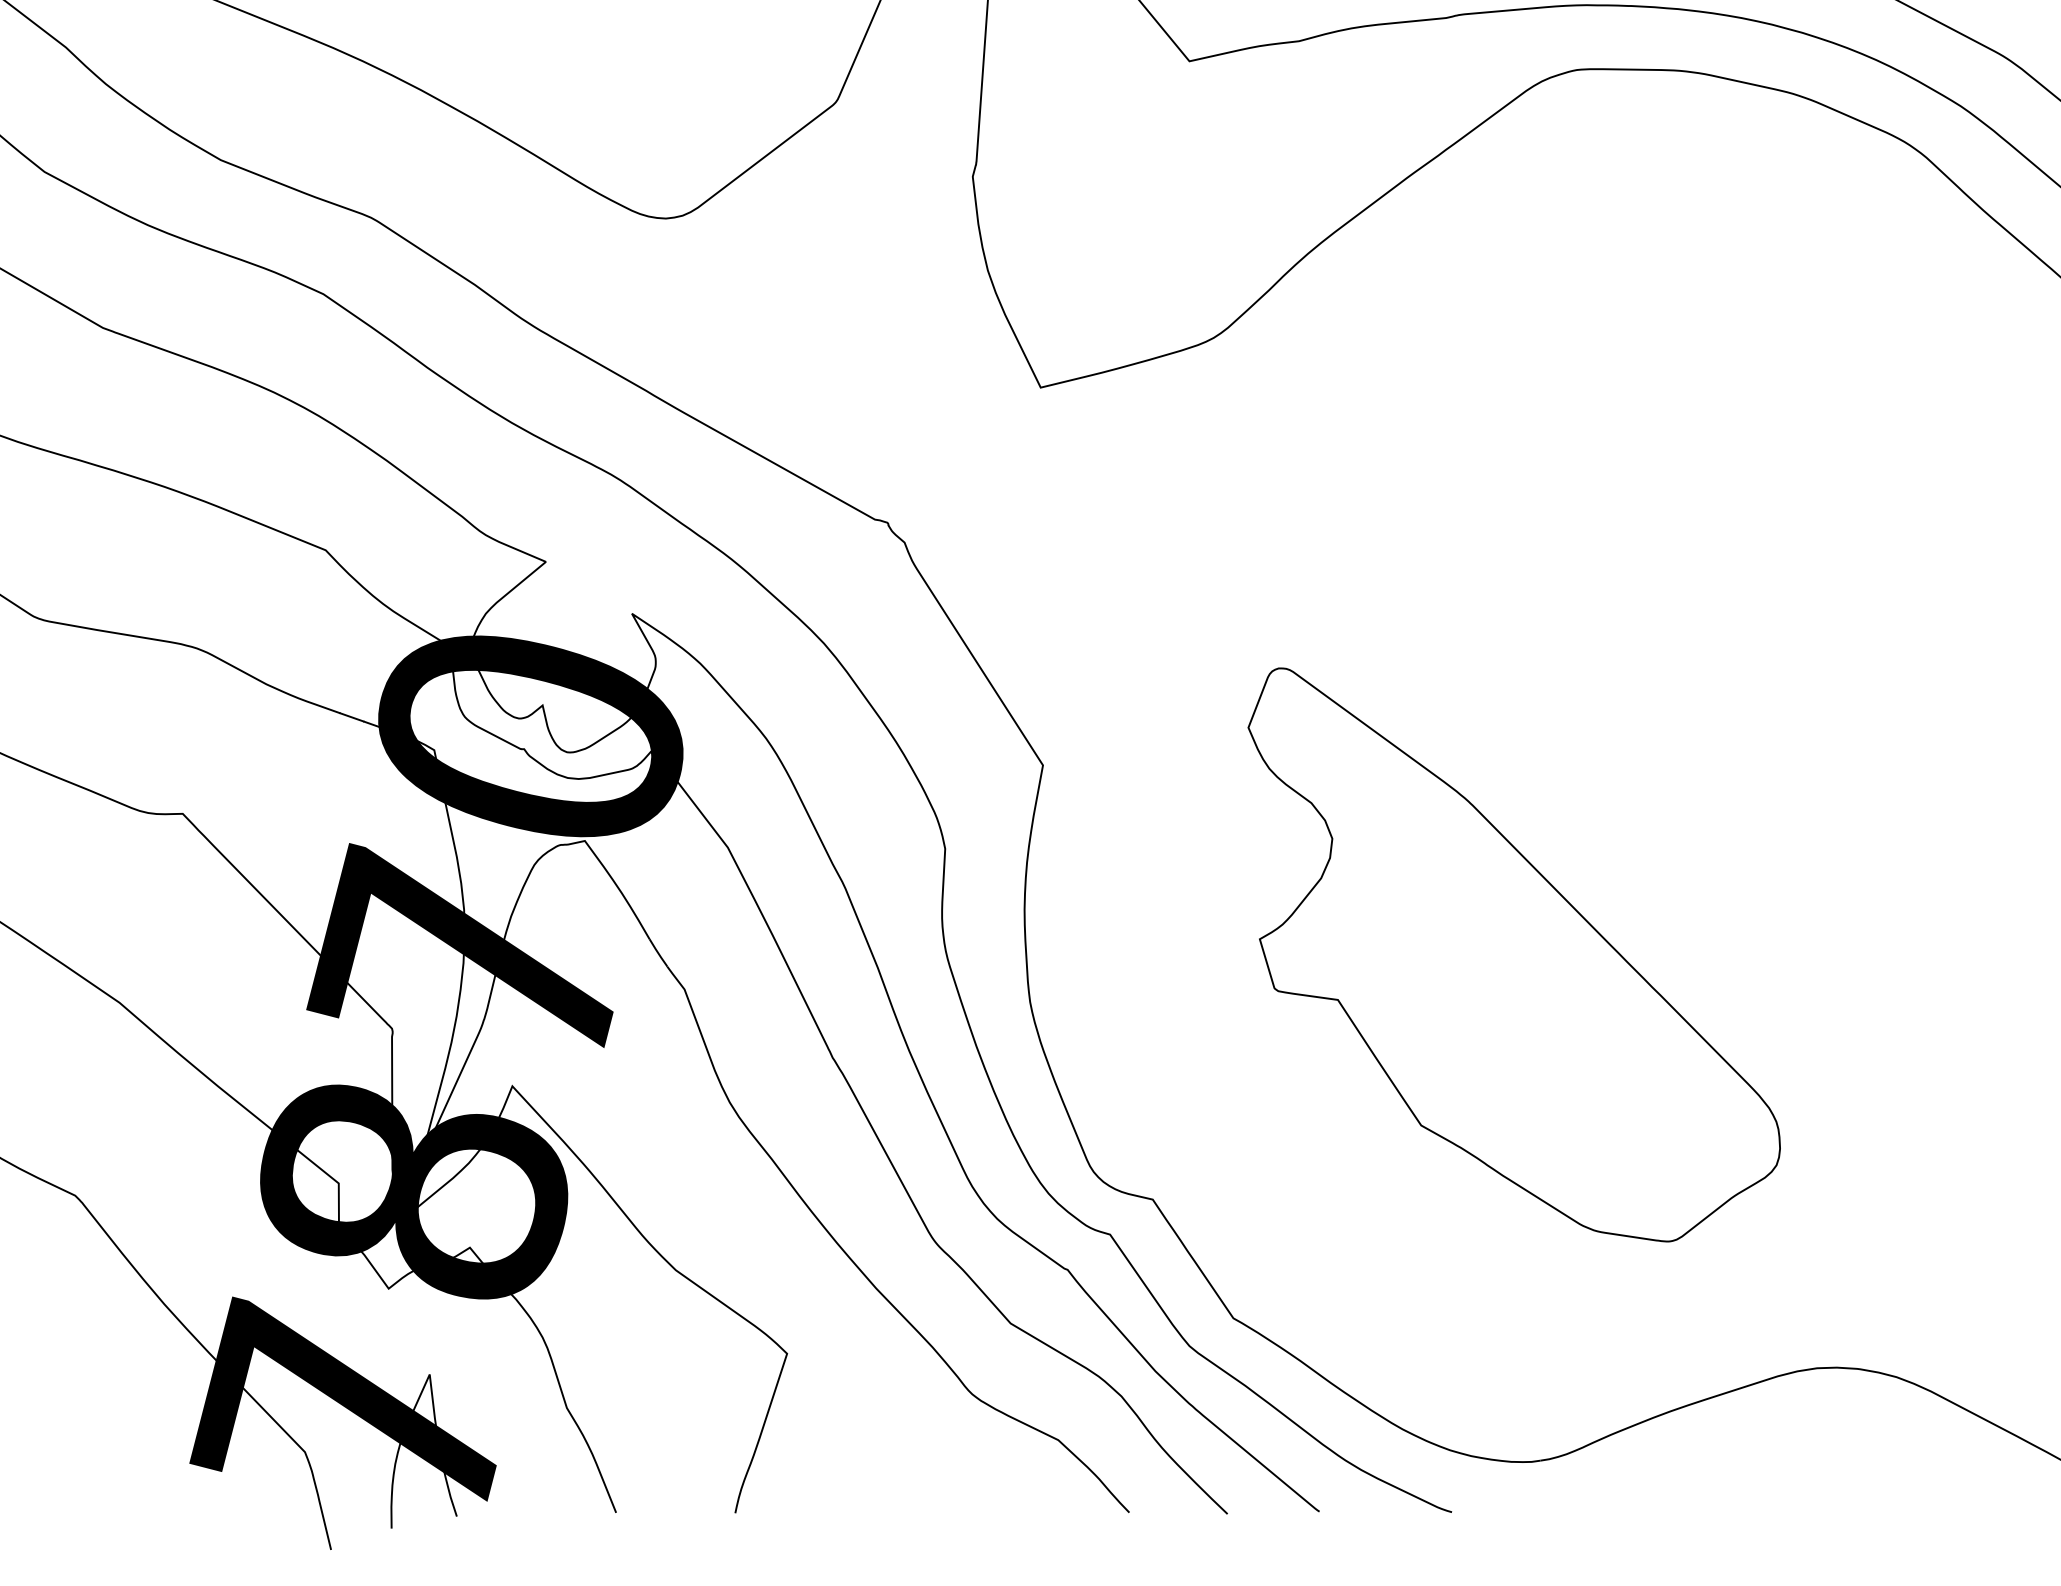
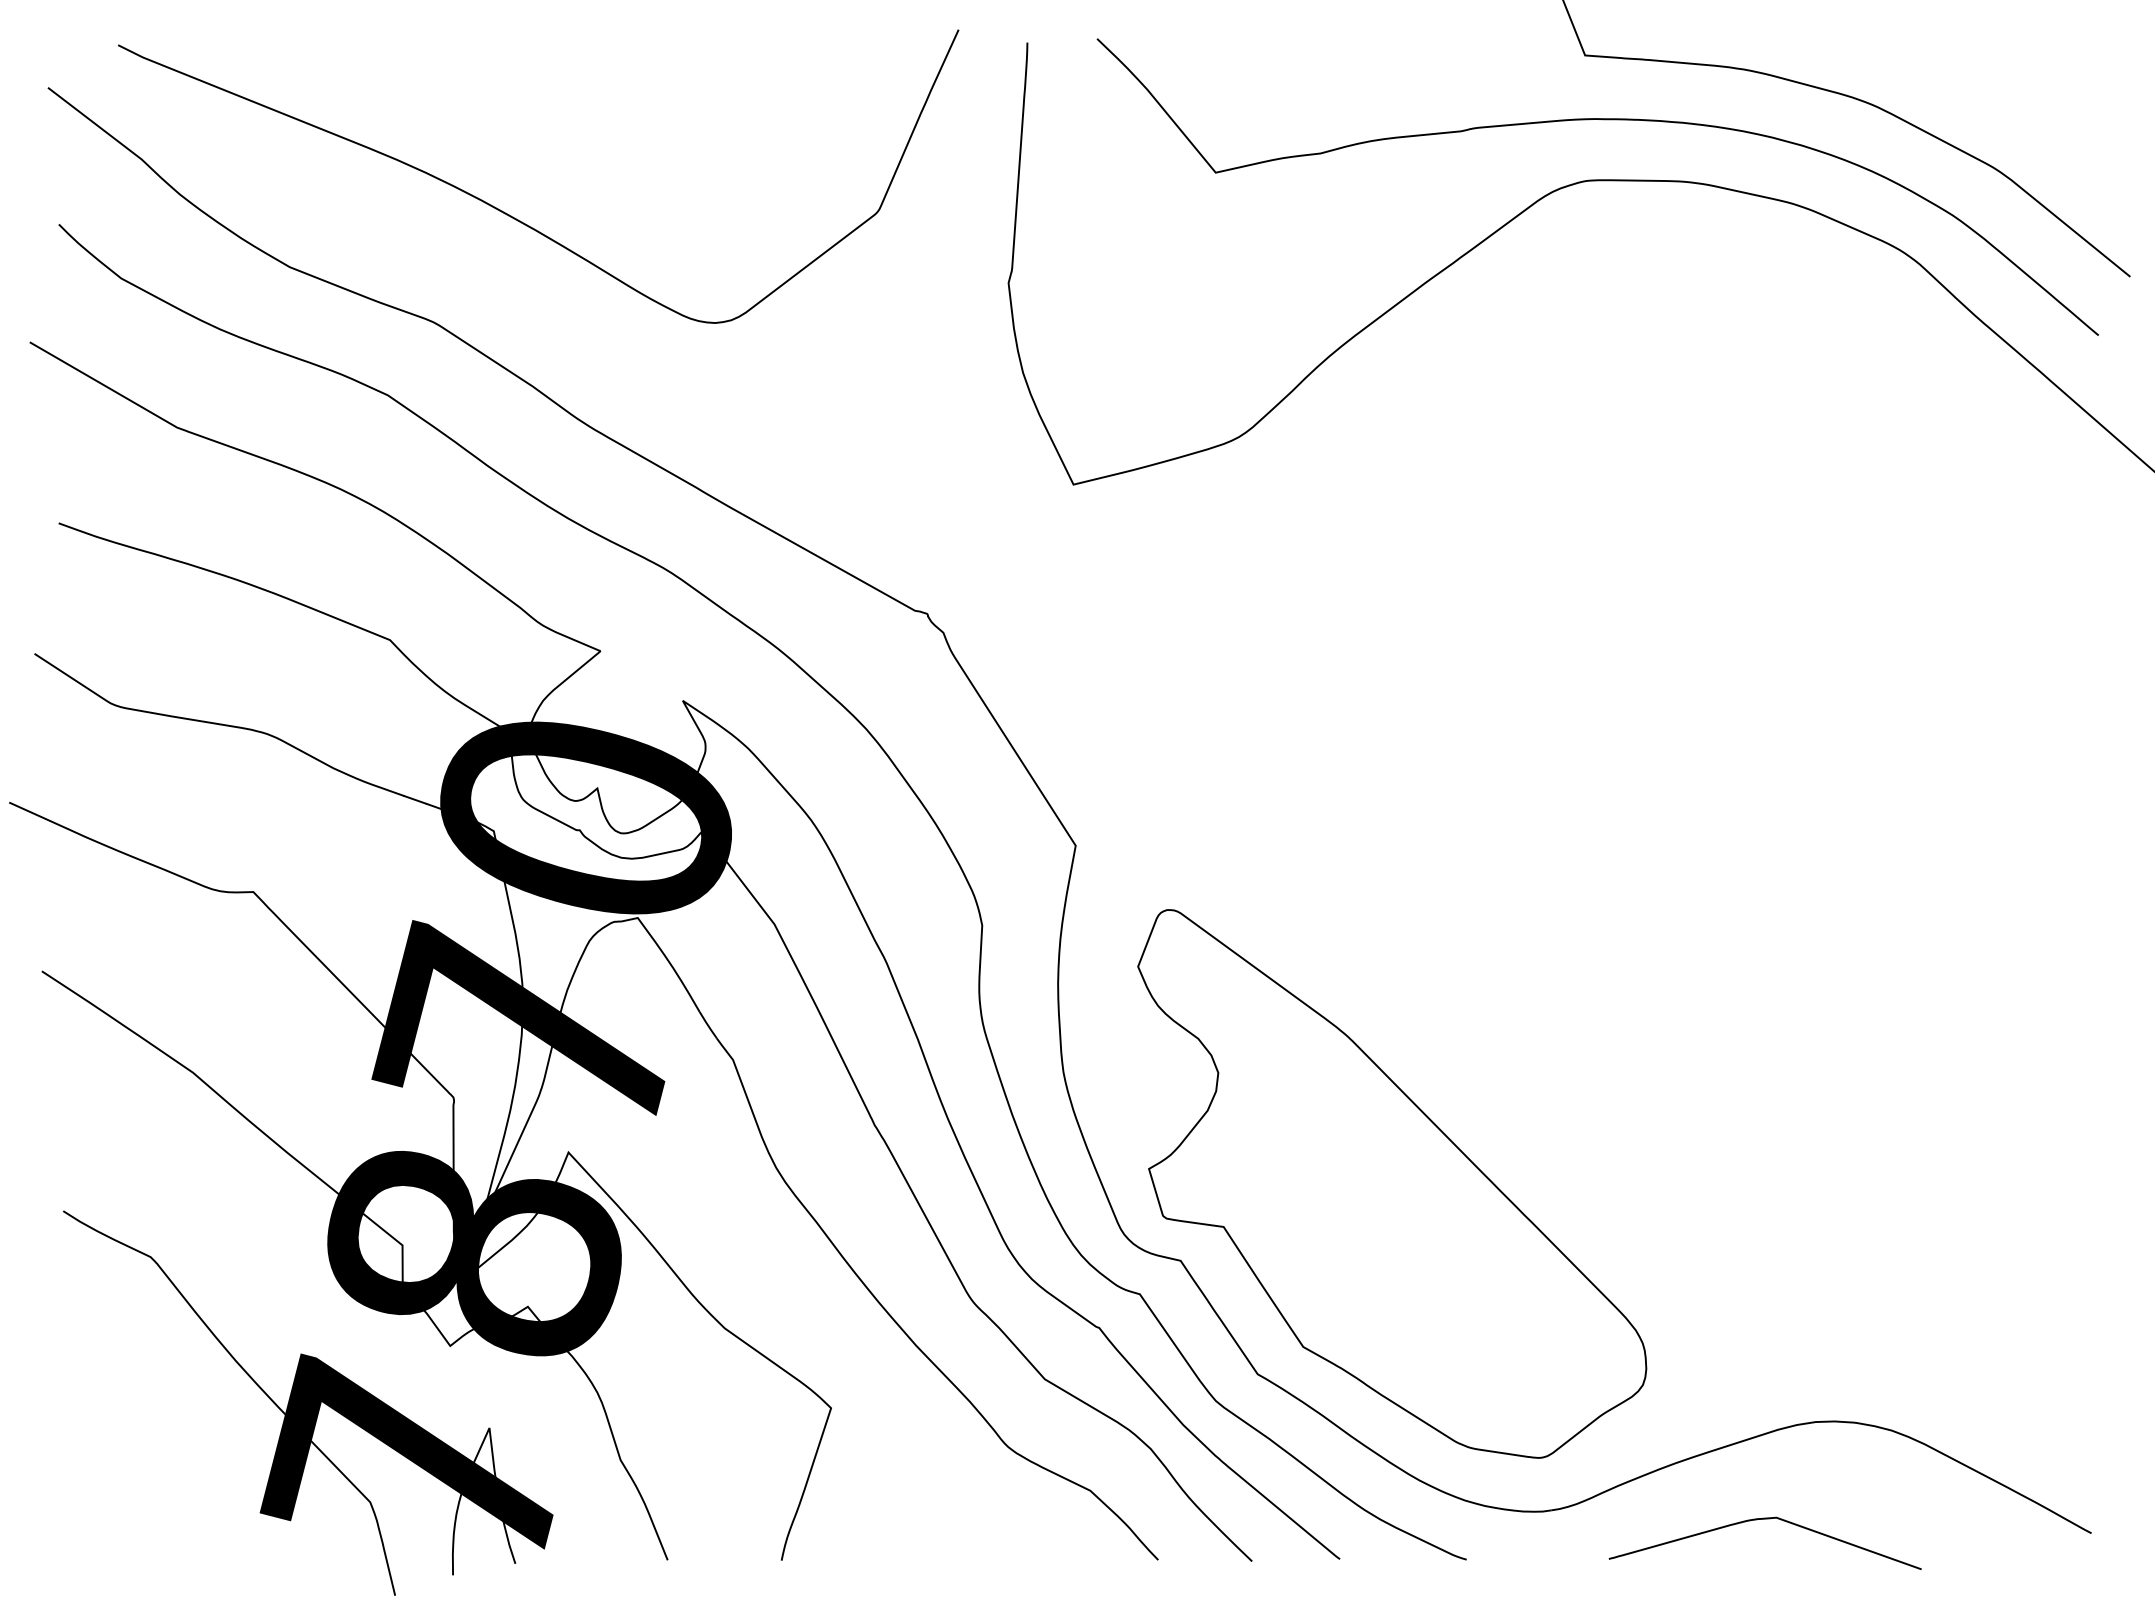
part: (1514, 954) -> (1392, 1183), moved
curve: (1763, 1470) -> (1764, 1519), added

